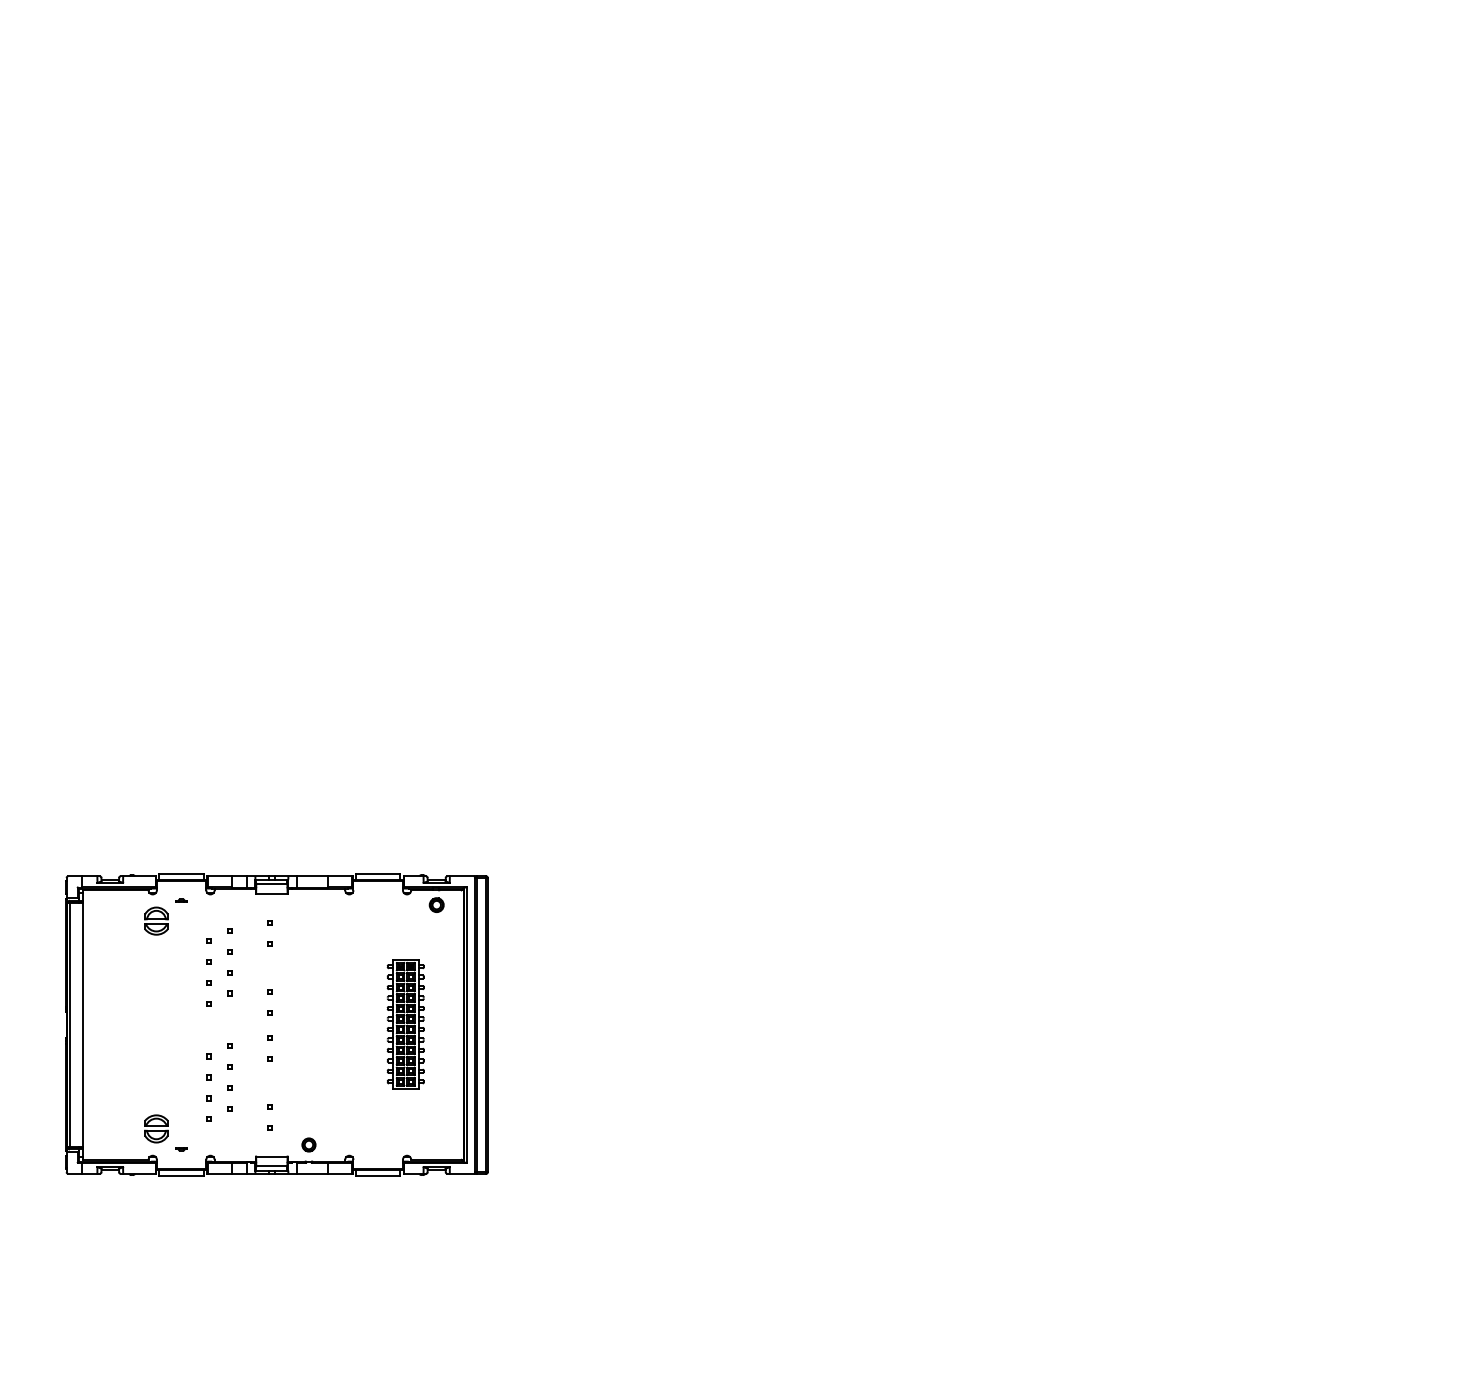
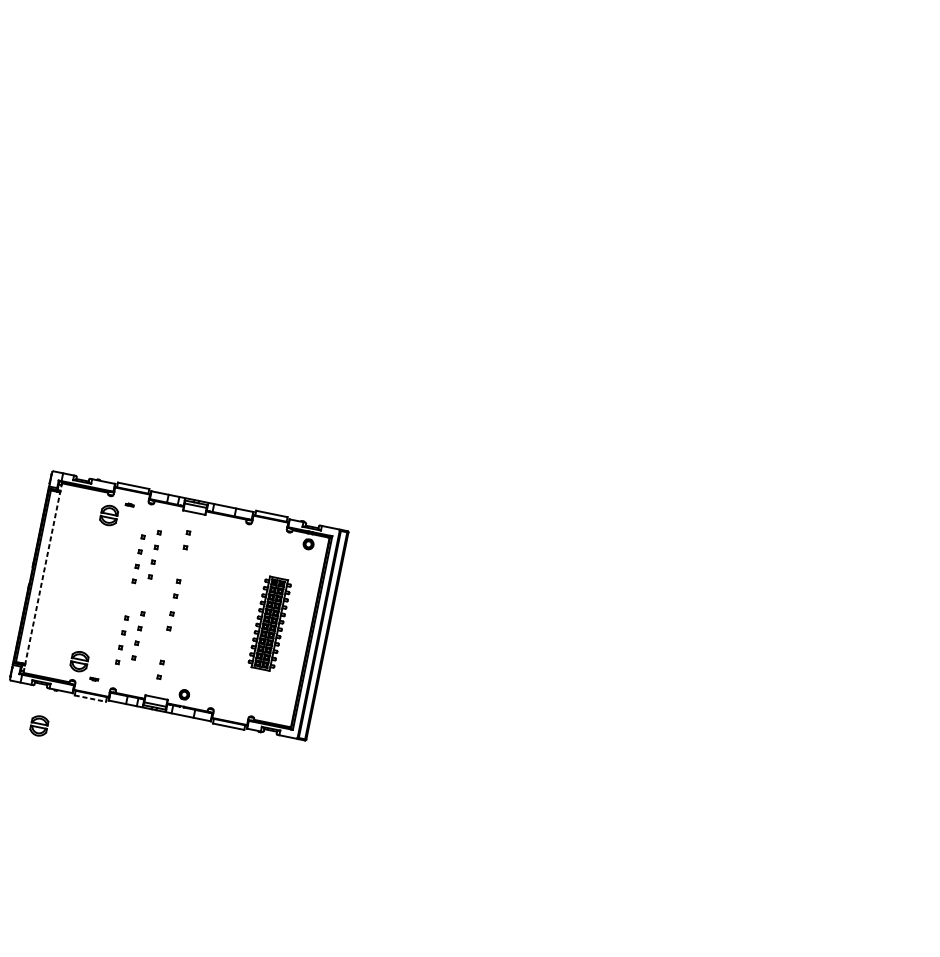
line: (83, 1025) -> (42, 578), solid -> dashed
line: (182, 1176) -> (90, 698), solid -> dashed
part: (119, 1227) -> (39, 725), added

